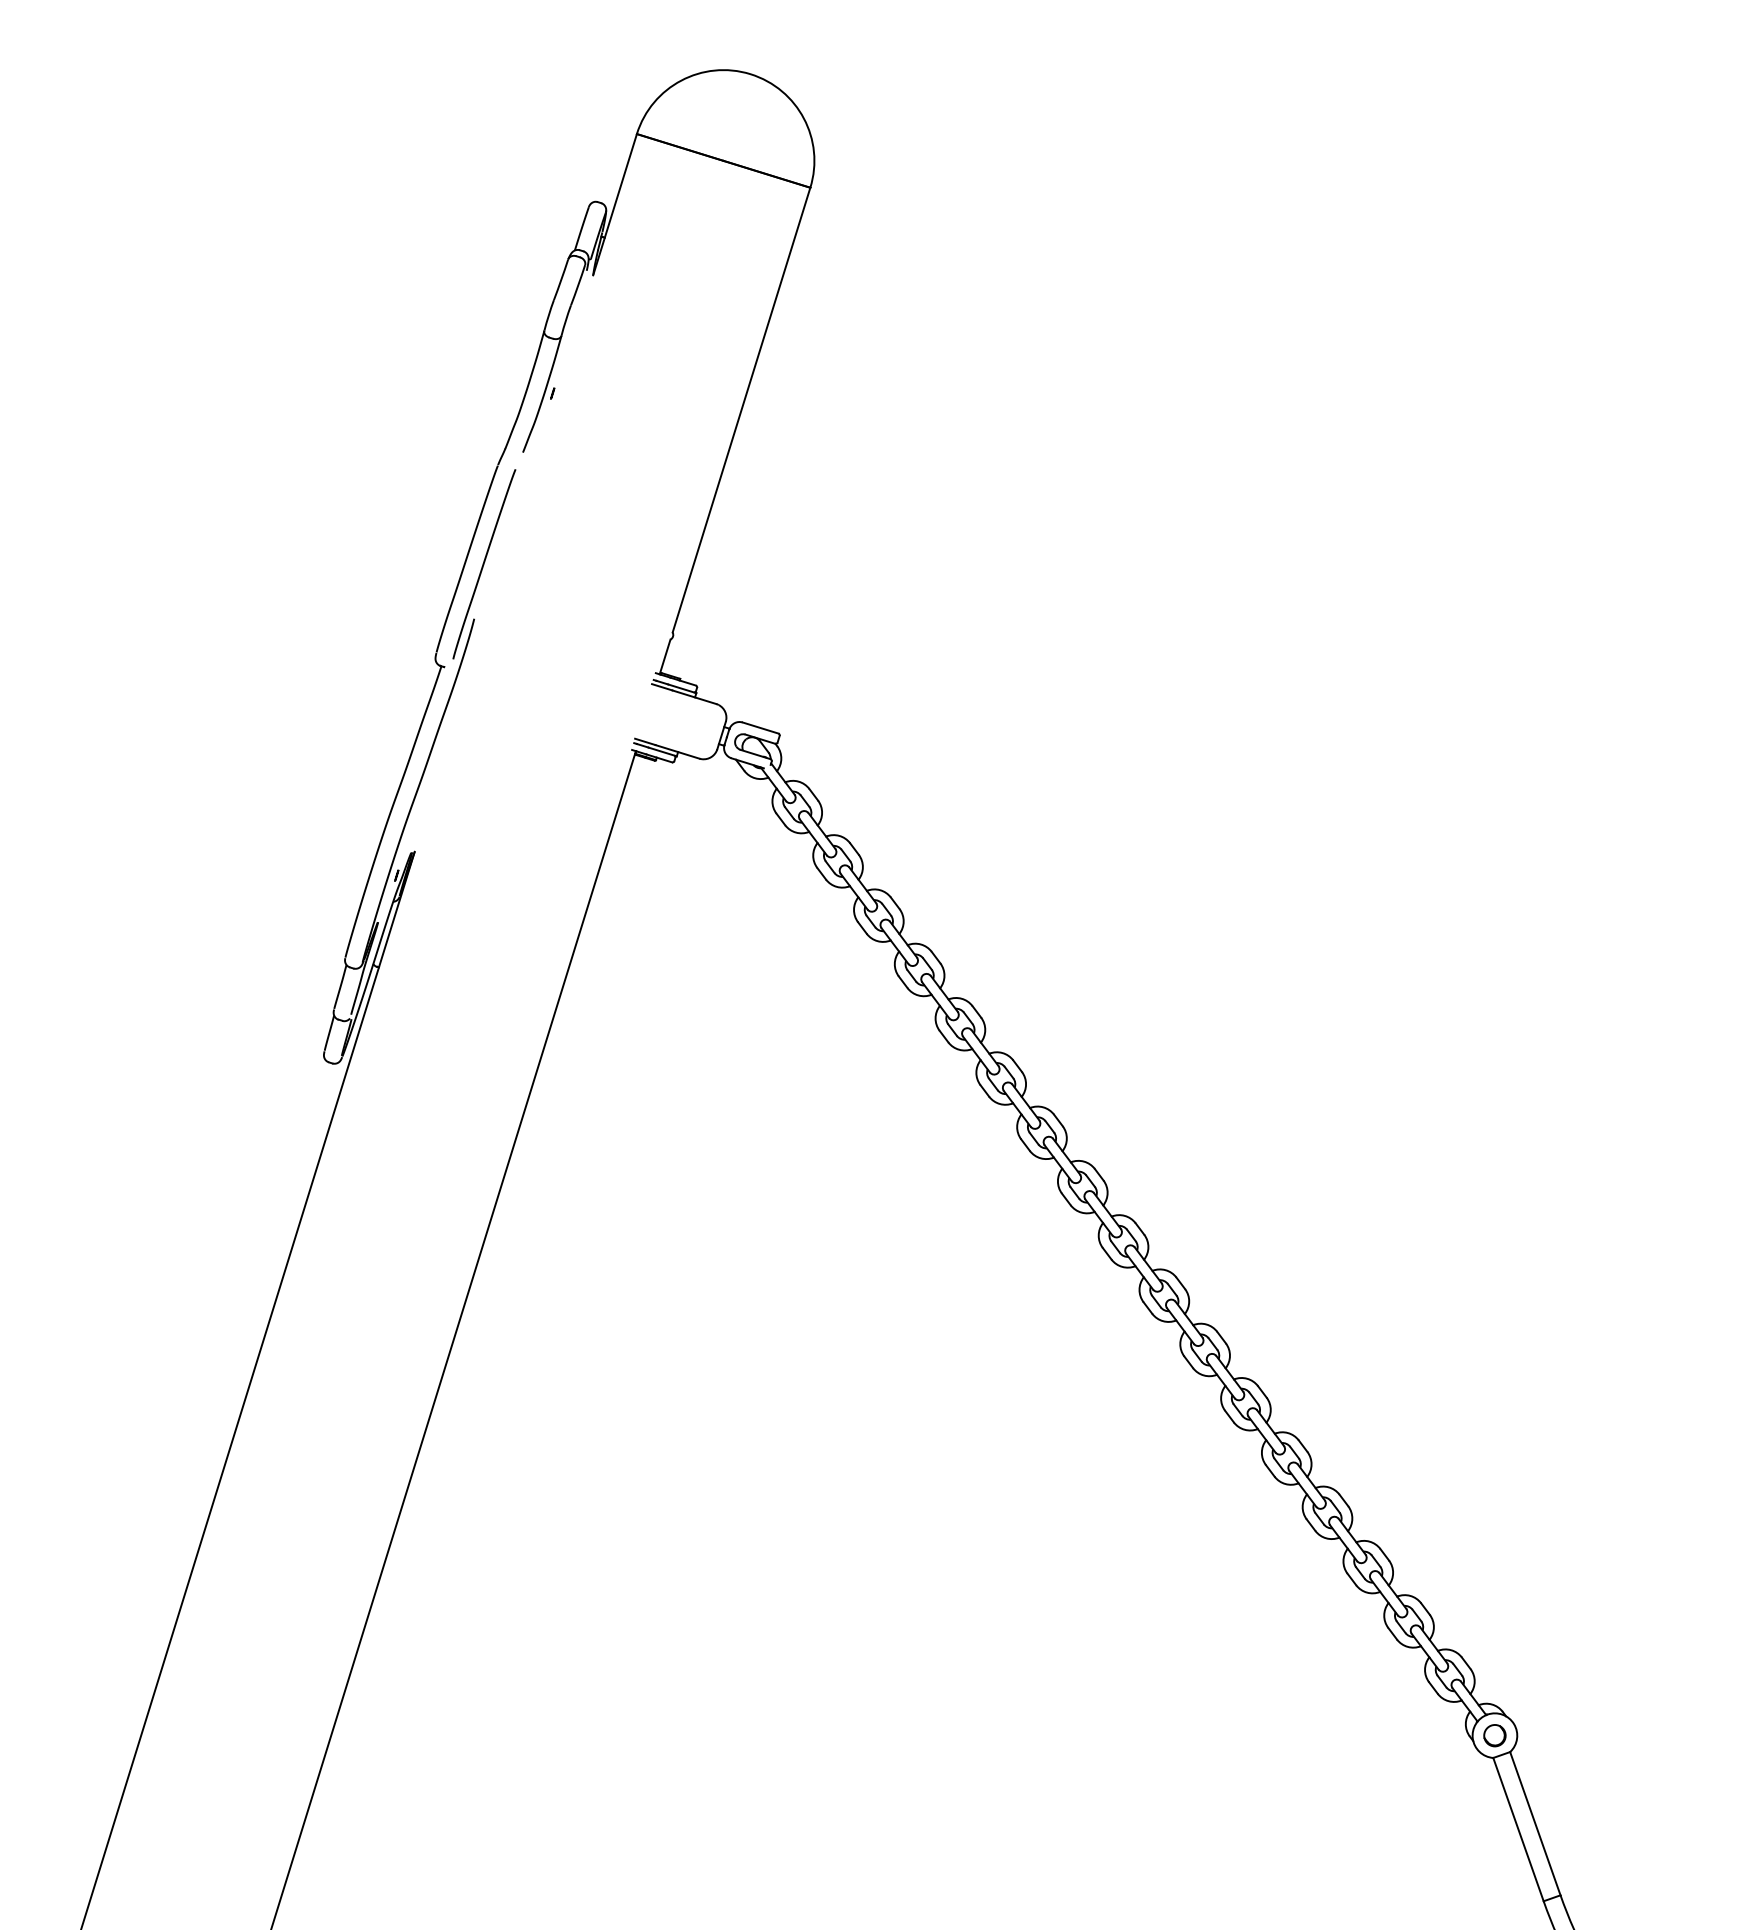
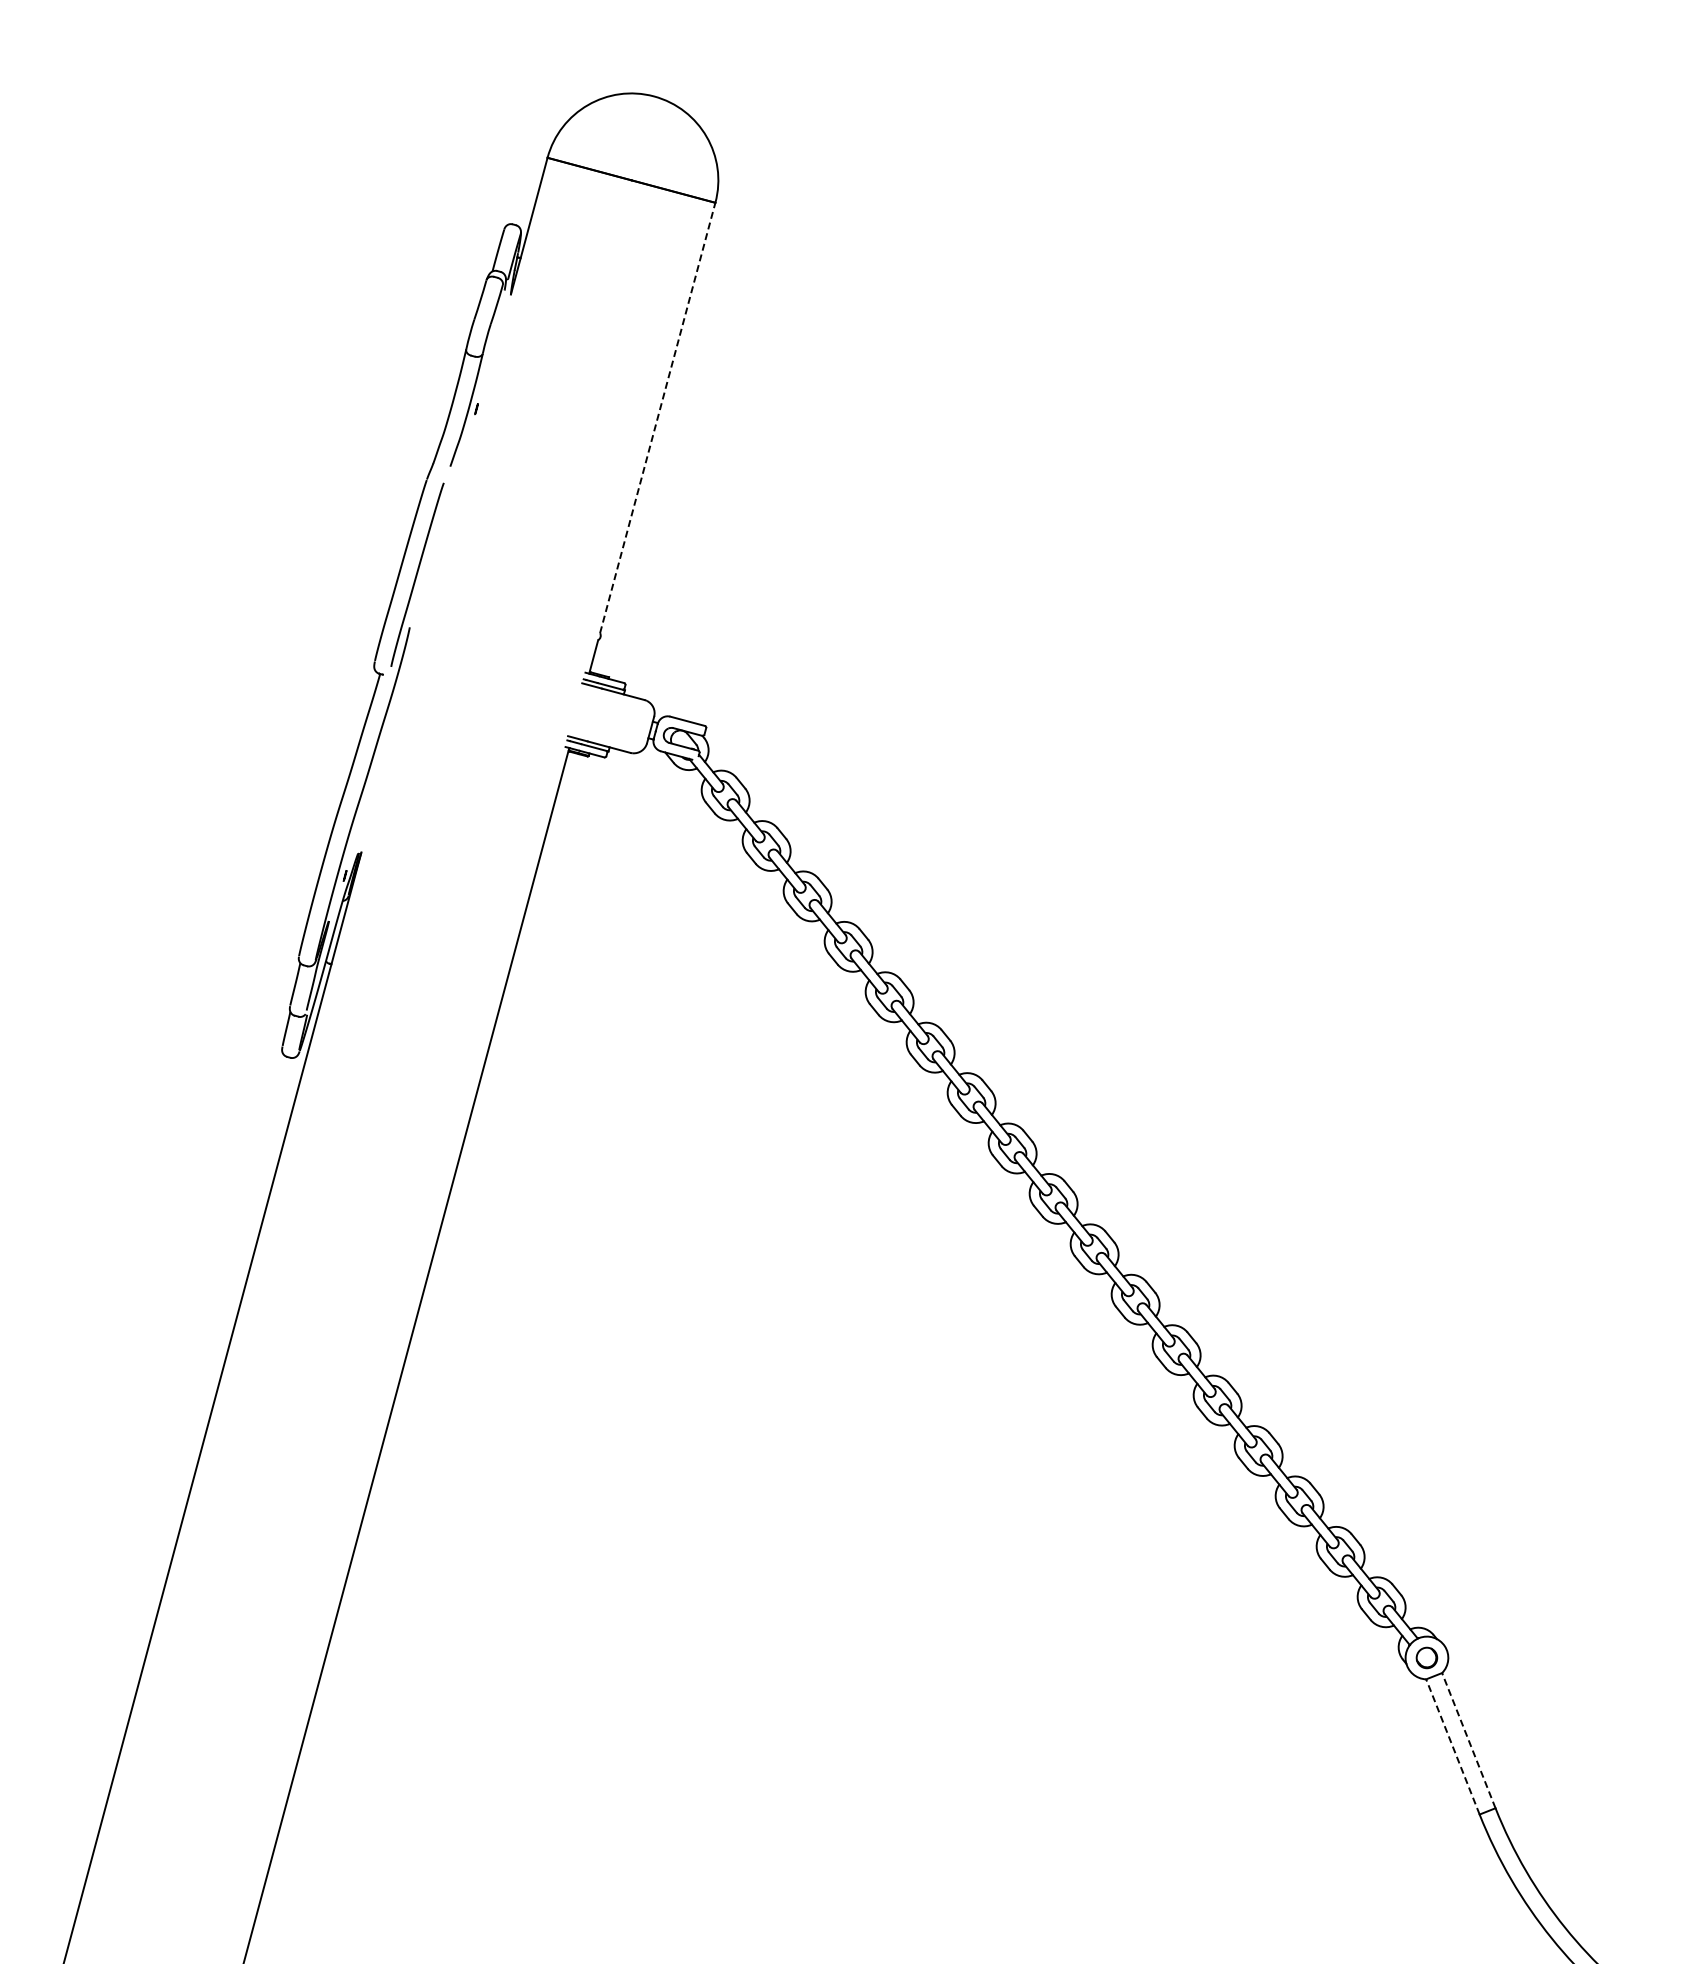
line: (741, 409) -> (657, 417), solid -> dashed
line: (1535, 1823) -> (1468, 1740), solid -> dashed
line: (1518, 1829) -> (1452, 1746), solid -> dashed

